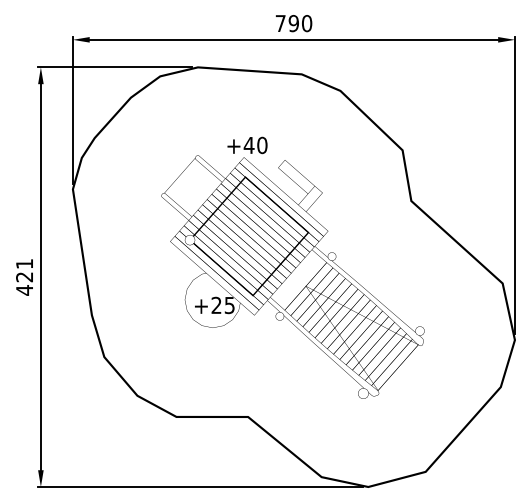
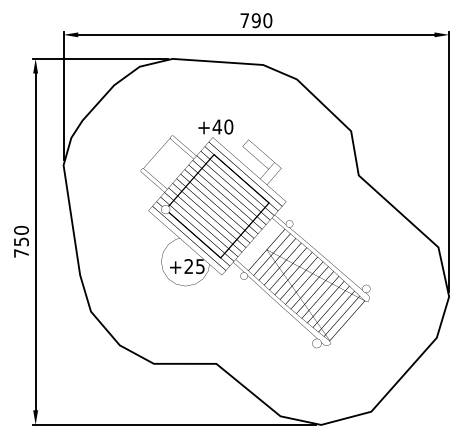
text: (24, 276) -> (21, 241), 421 -> 750

